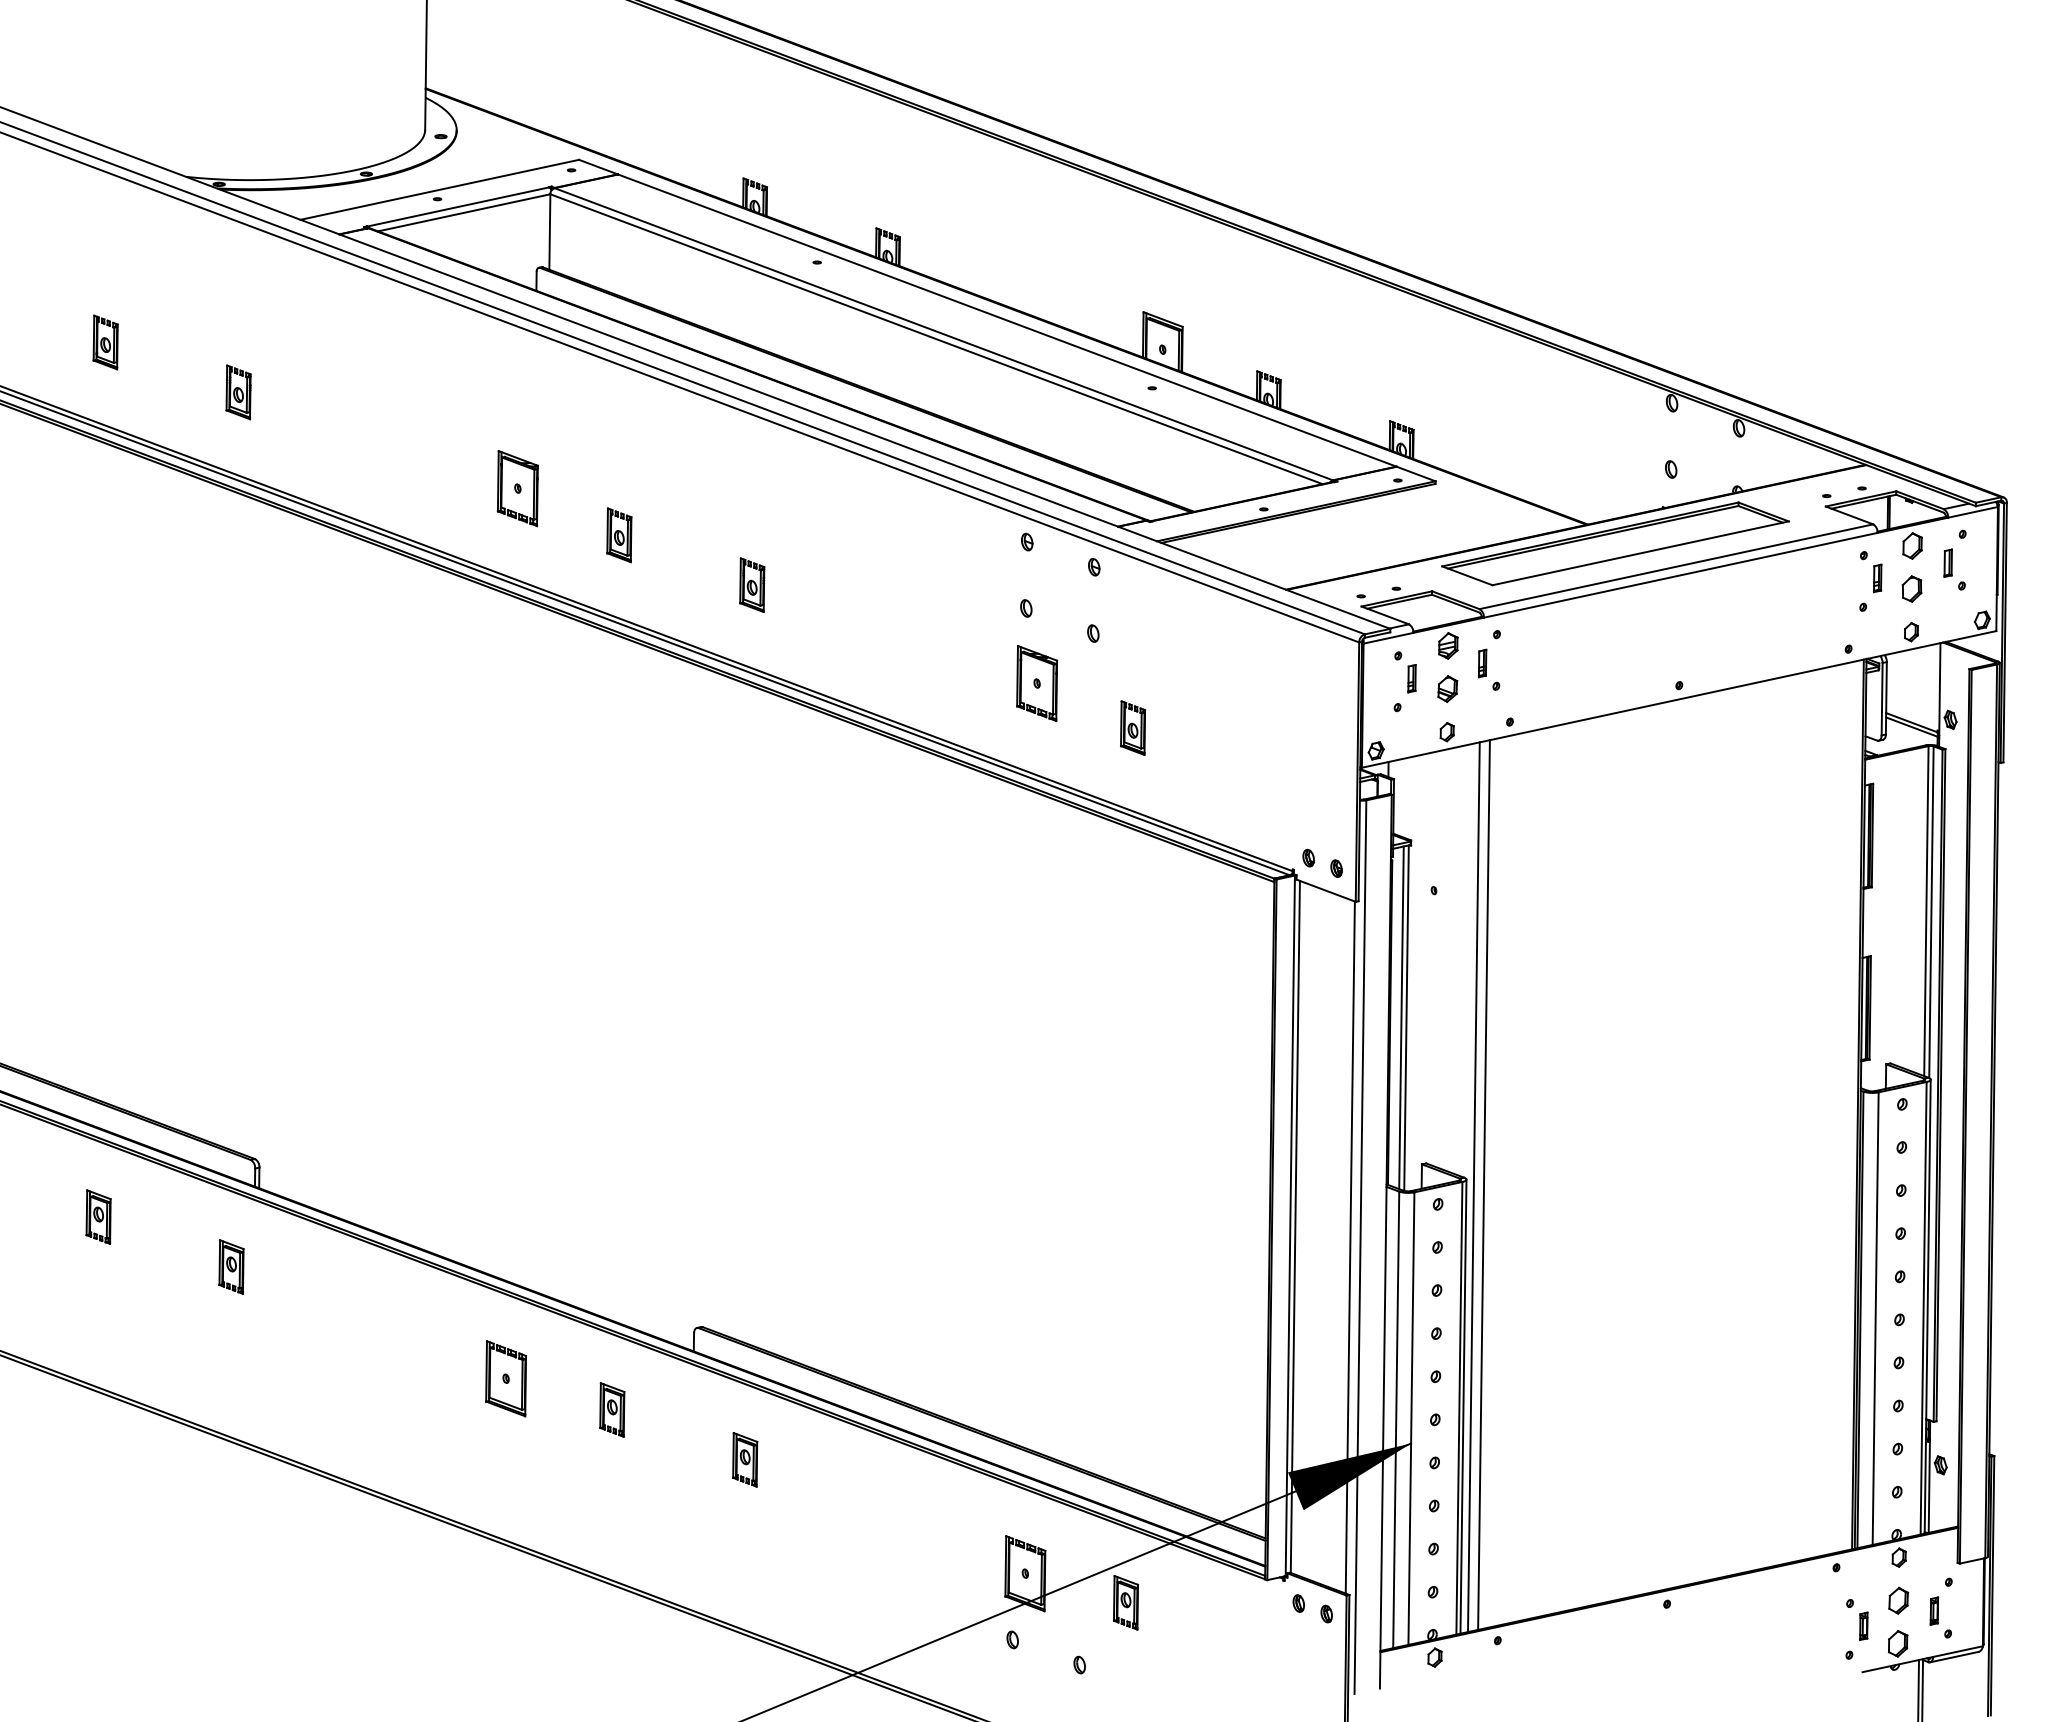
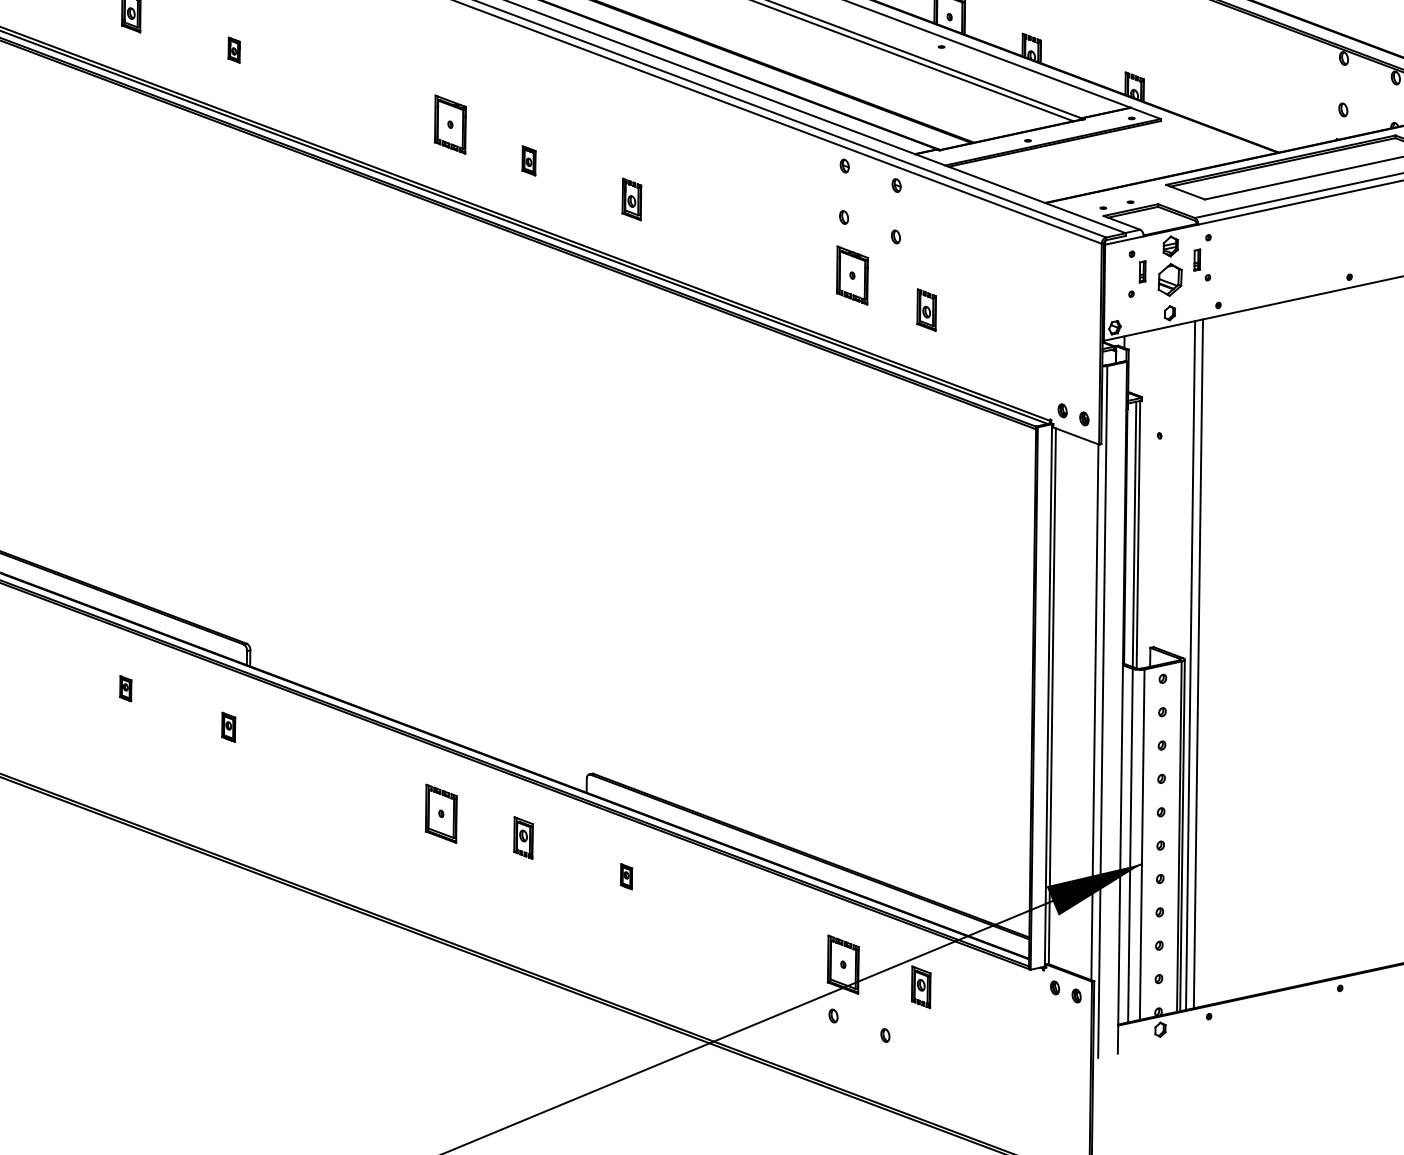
part: (238, 392) -> (234, 50), size x0.6
part: (619, 535) -> (529, 161), size x0.7
part: (1447, 688) -> (1170, 279), size x1.6
part: (98, 1216) -> (125, 688), size x0.6
part: (231, 1266) -> (228, 726), size x0.7
part: (745, 1459) -> (626, 876), size x0.6

